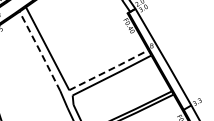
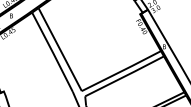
line: (40, 50) -> (53, 51), dashed -> solid
line: (109, 69) -> (122, 70), dashed -> solid

